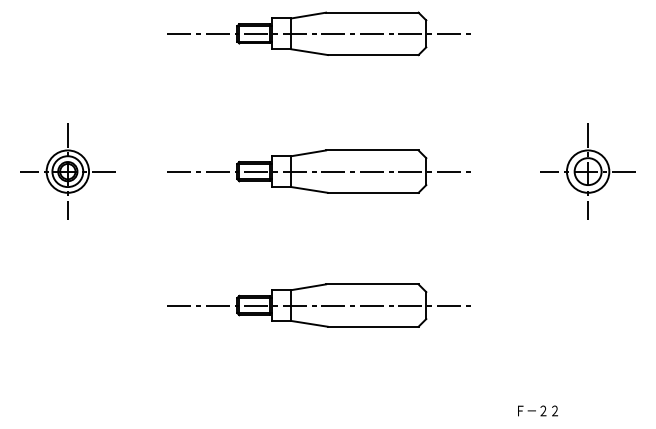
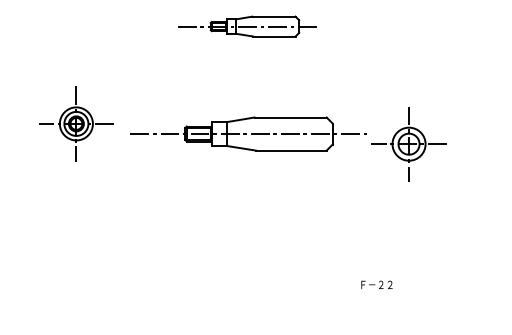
part: (318, 33) -> (248, 26), size x0.6
part: (67, 171) -> (76, 123), moved
part: (587, 171) -> (408, 144), moved
part: (318, 305) -> (248, 238), removed
text: (537, 410) -> (376, 284), moved

